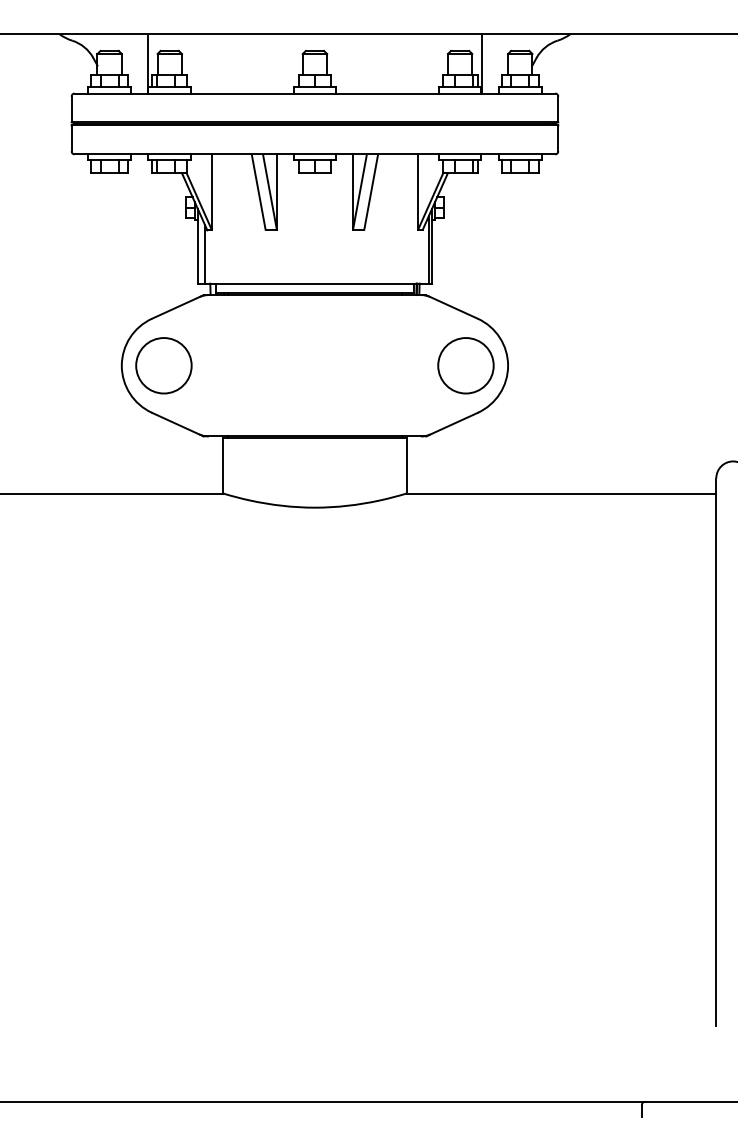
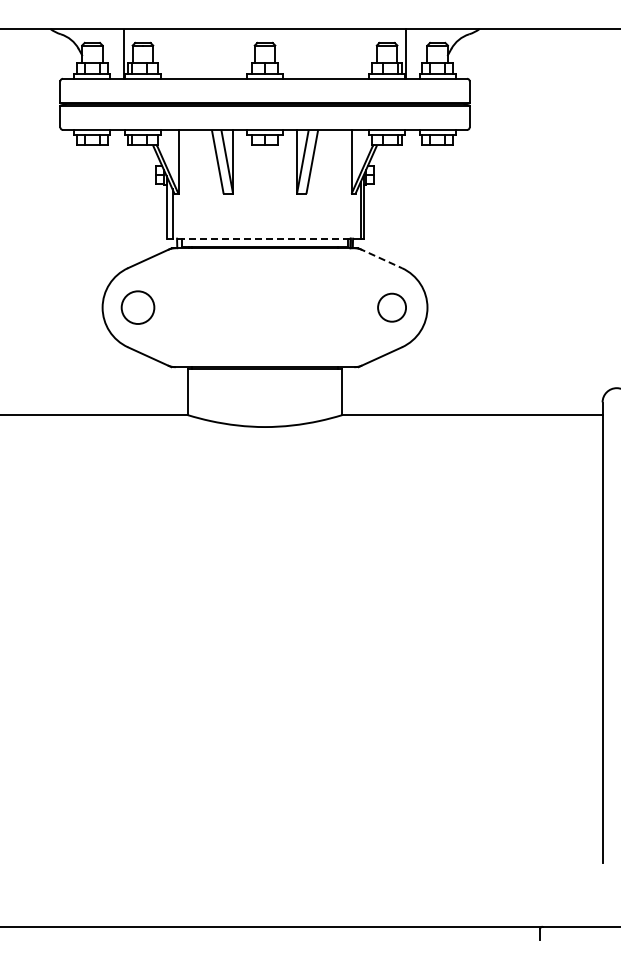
line: (313, 283) -> (263, 238), solid -> dashed
line: (452, 307) -> (380, 258), solid -> dashed
circle: (163, 365) -> (137, 307), size x0.7
circle: (465, 365) -> (391, 307), size x0.6

